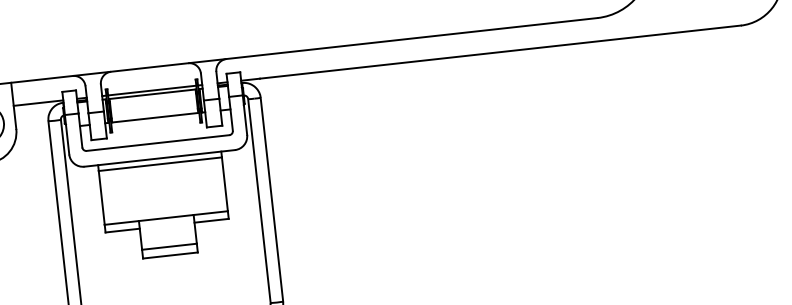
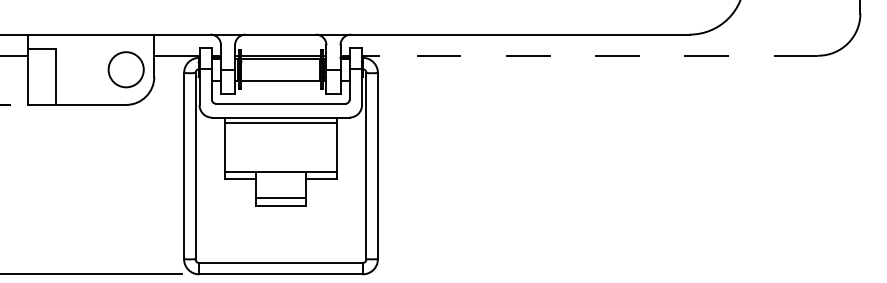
line: (500, 51) -> (598, 55), solid -> dashed

